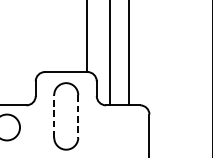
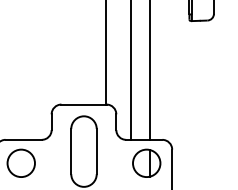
line: (54, 116) -> (71, 151), dashed -> solid
line: (78, 116) -> (96, 151), dashed -> solid
part: (125, 126) -> (146, 162), added

